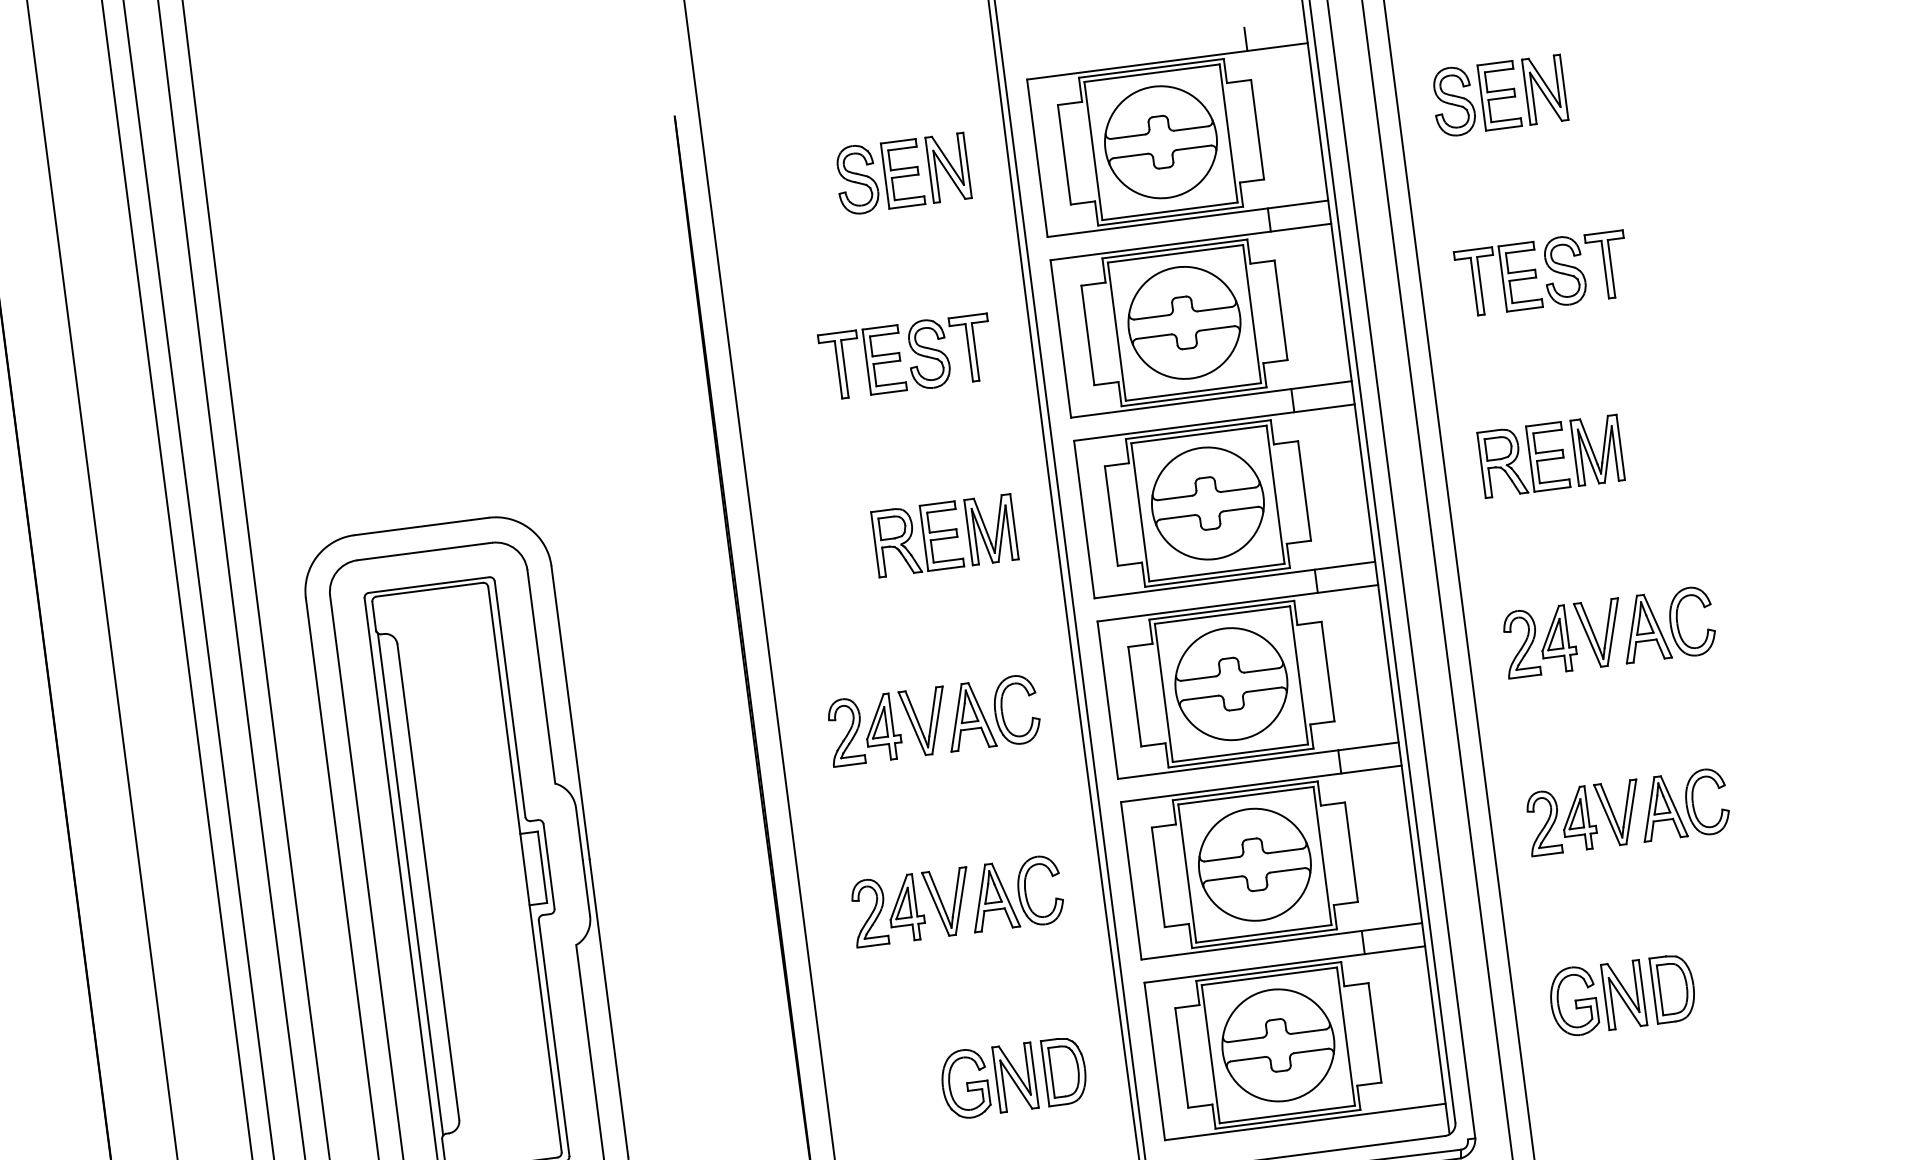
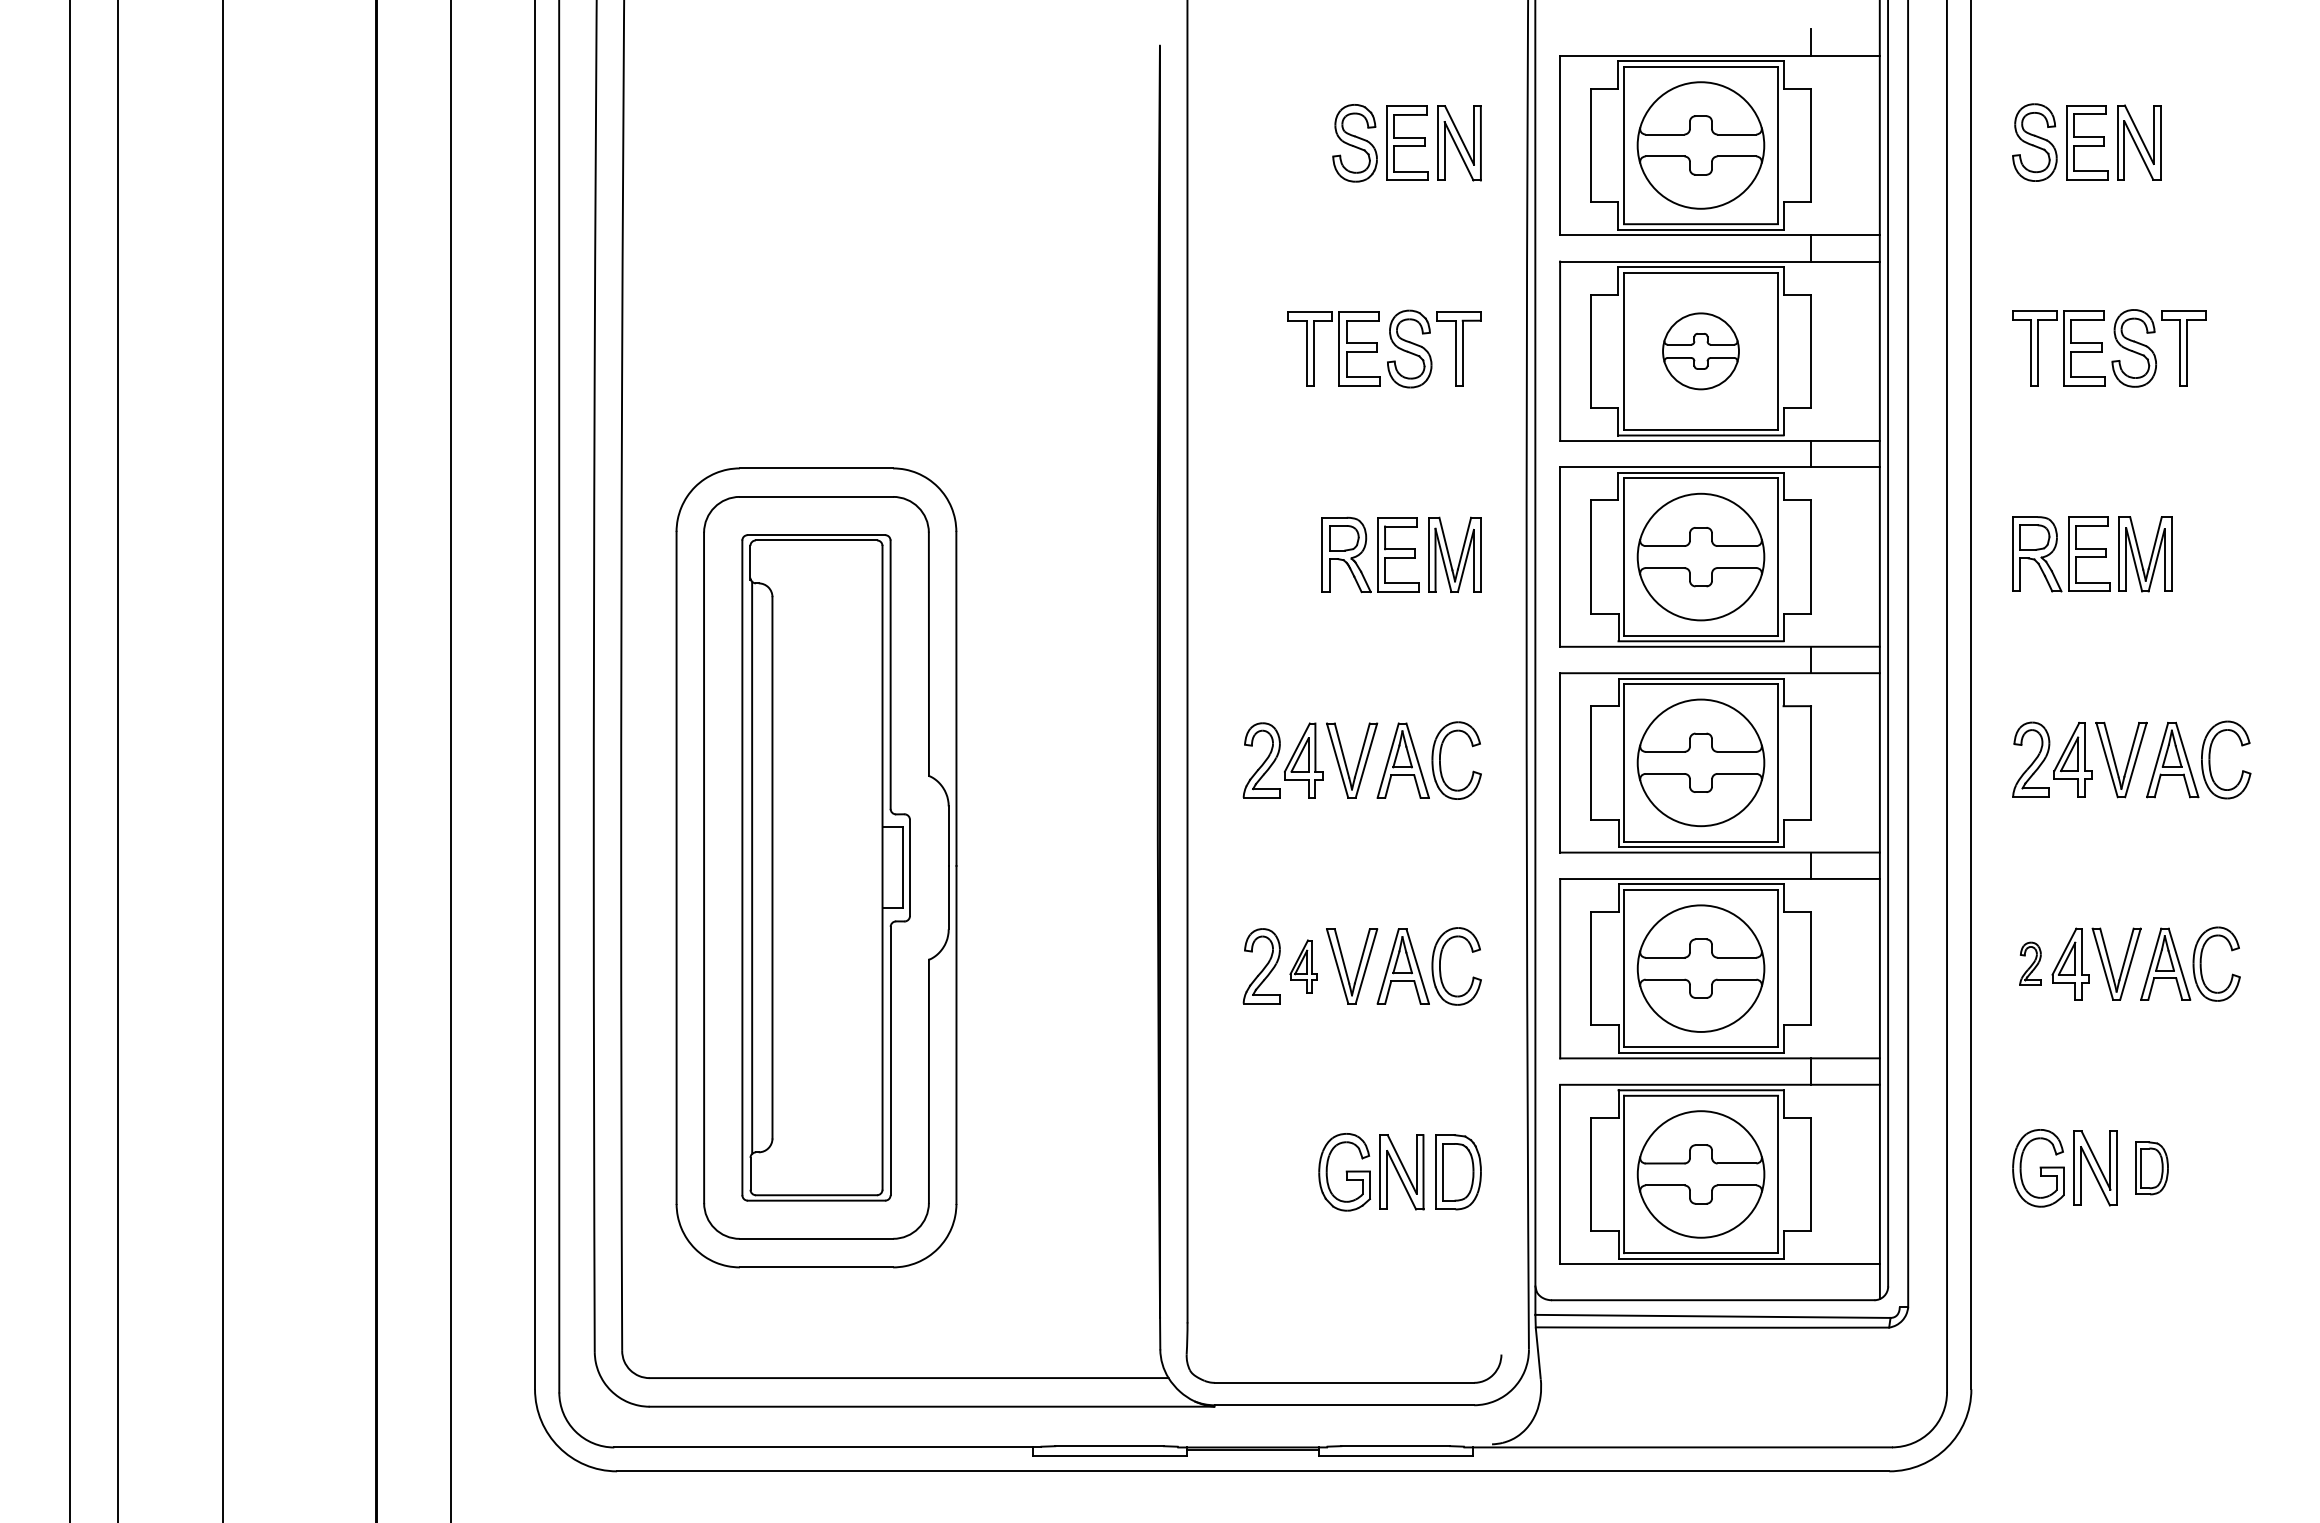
part: (1184, 323) -> (1700, 351), size x0.6
part: (1543, 822) -> (2030, 963), size x0.6
part: (905, 908) -> (1303, 966), size x0.7
part: (1673, 988) -> (2151, 1168), size x0.7

